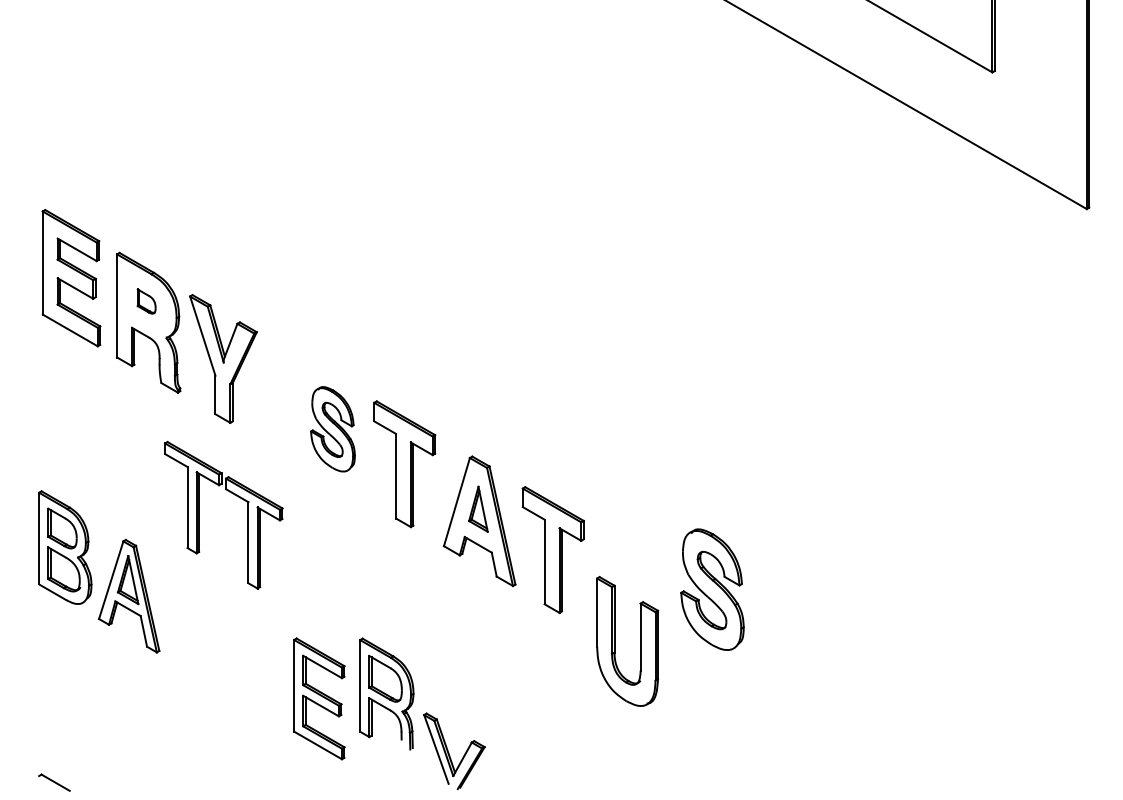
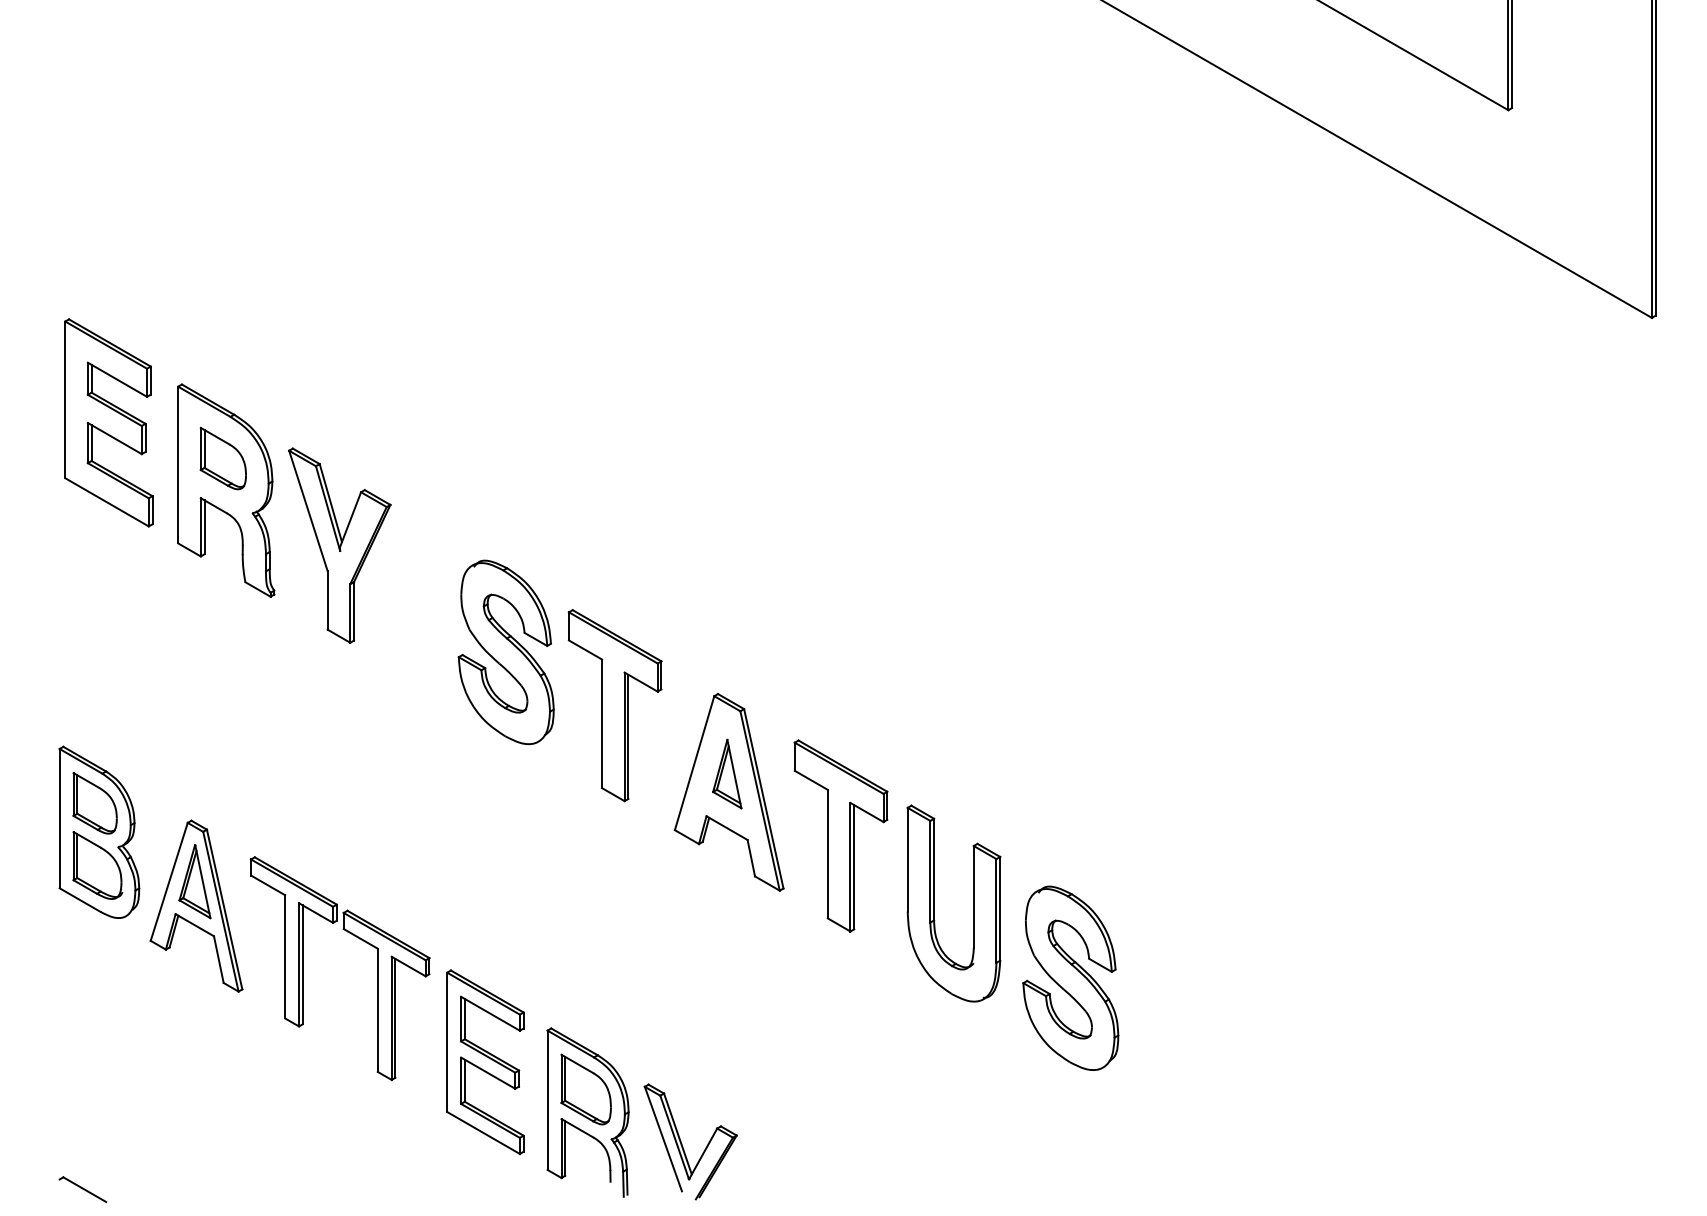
part: (146, 301) -> (222, 458), size x1.67
part: (332, 429) -> (505, 652), size x1.43
part: (234, 495) -> (356, 938), moved
part: (712, 589) -> (1070, 978), moved
part: (615, 641) -> (935, 903), moved
part: (386, 693) -> (587, 1111), moved

